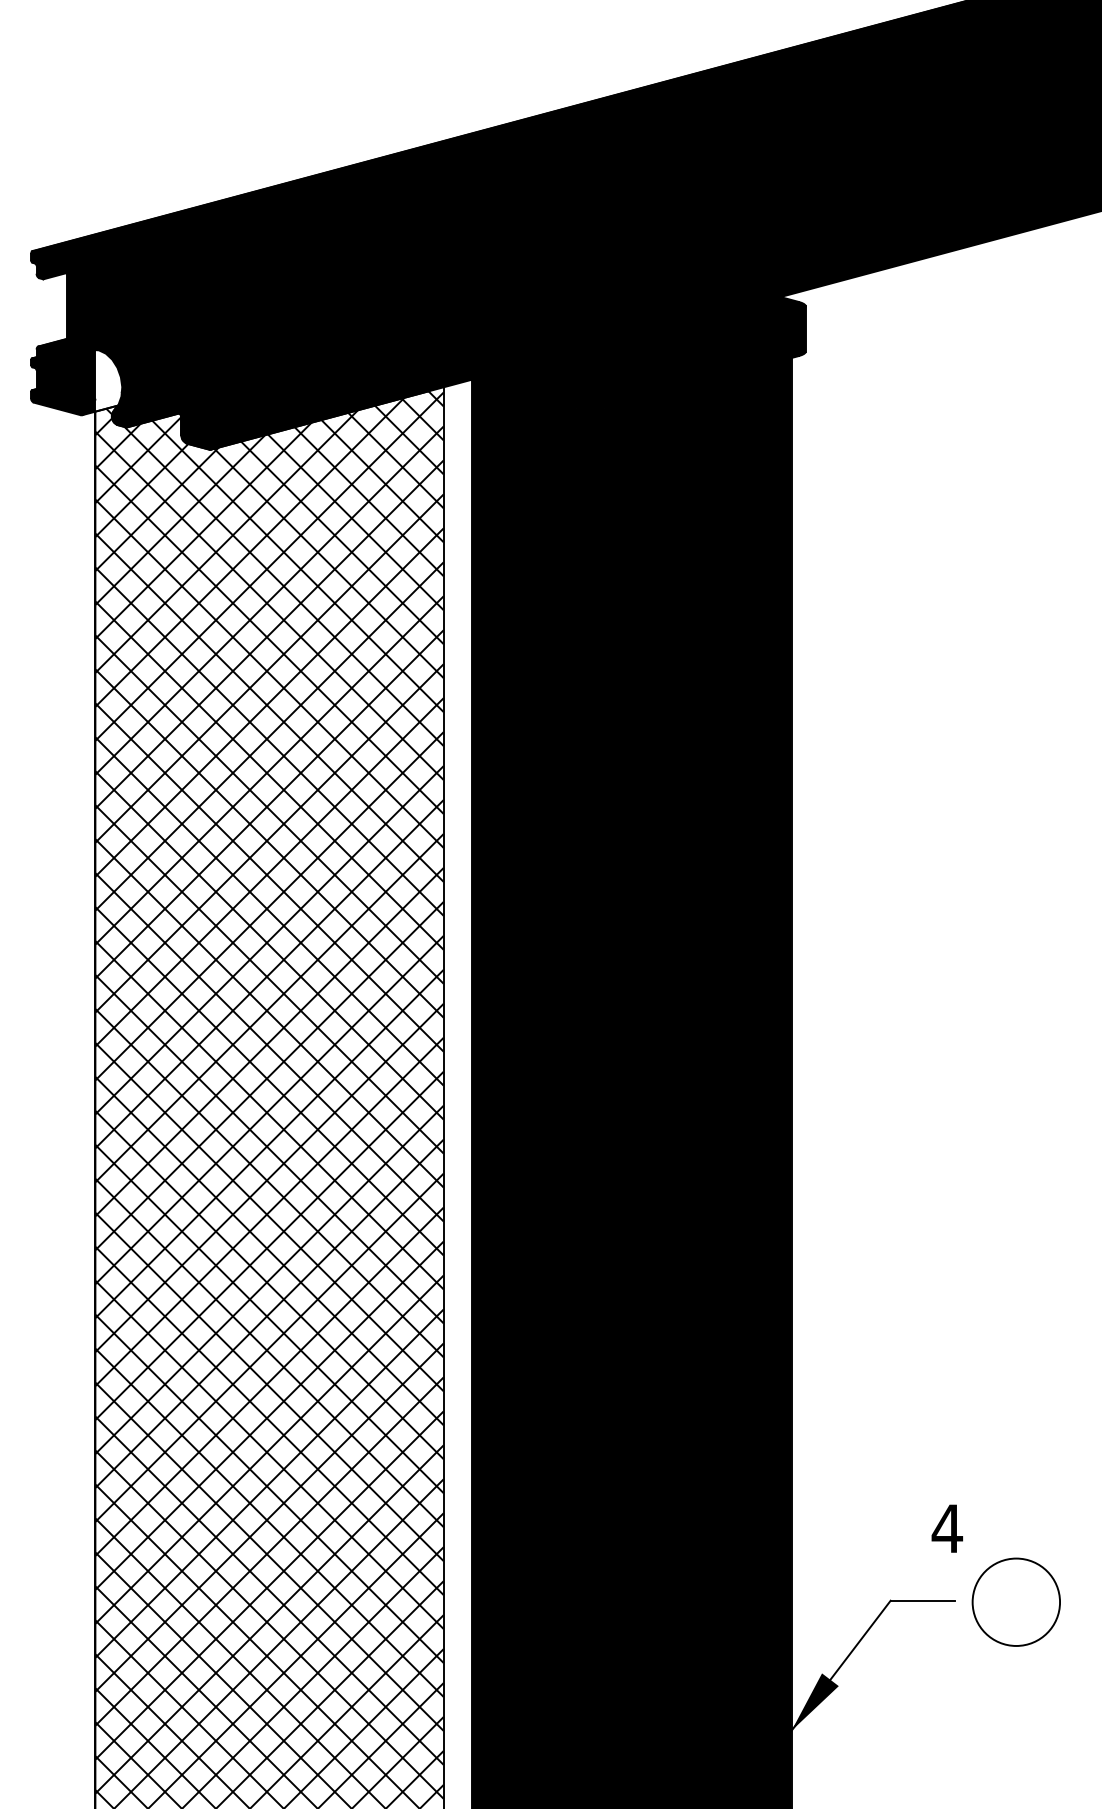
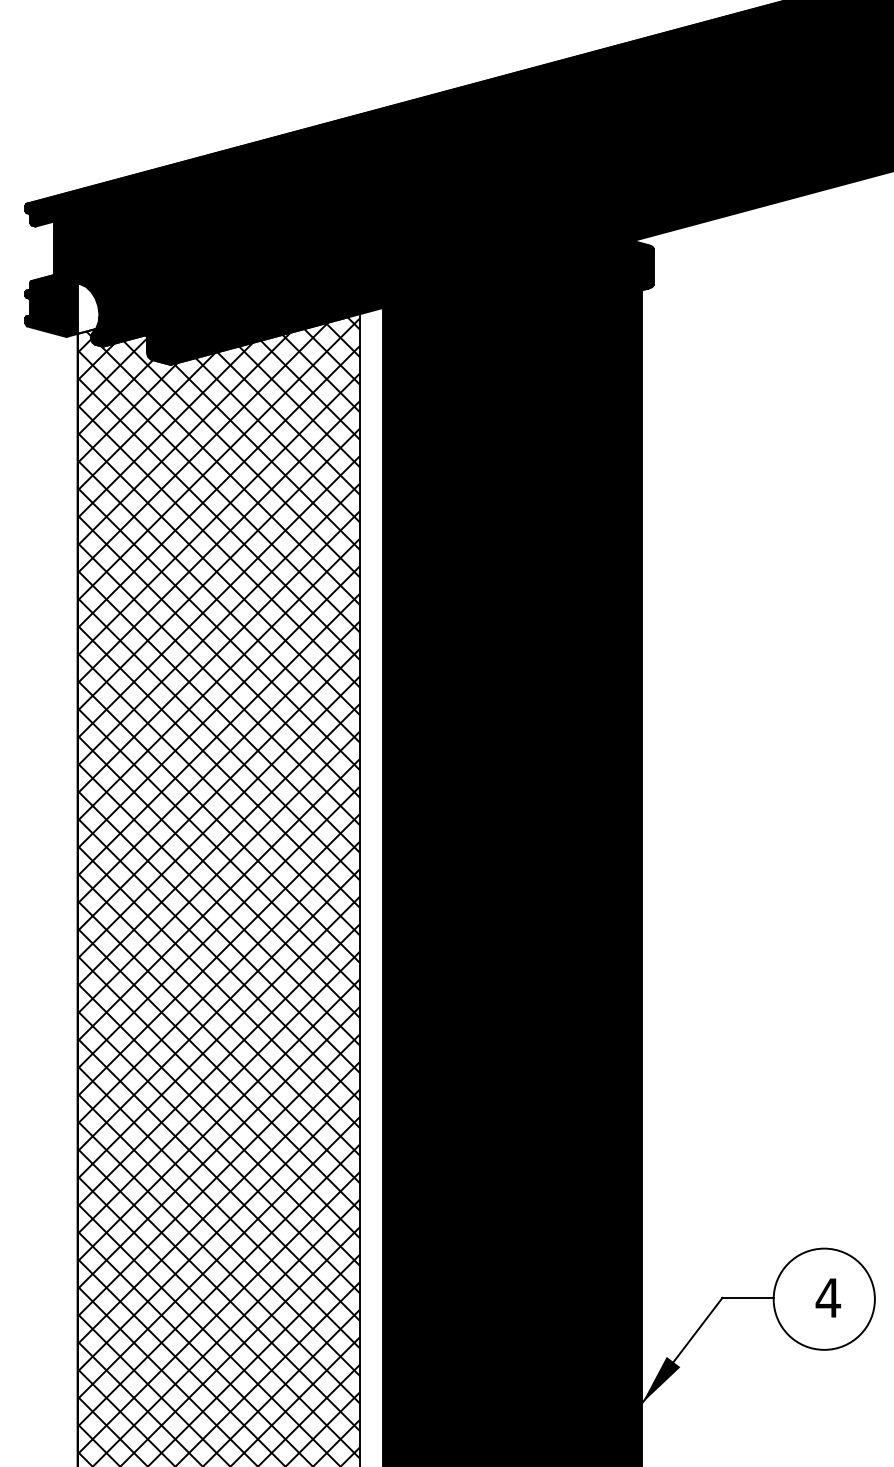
text: (946, 1528) -> (827, 1297), moved
circle: (1015, 1601) -> (823, 1298), size x1.43

